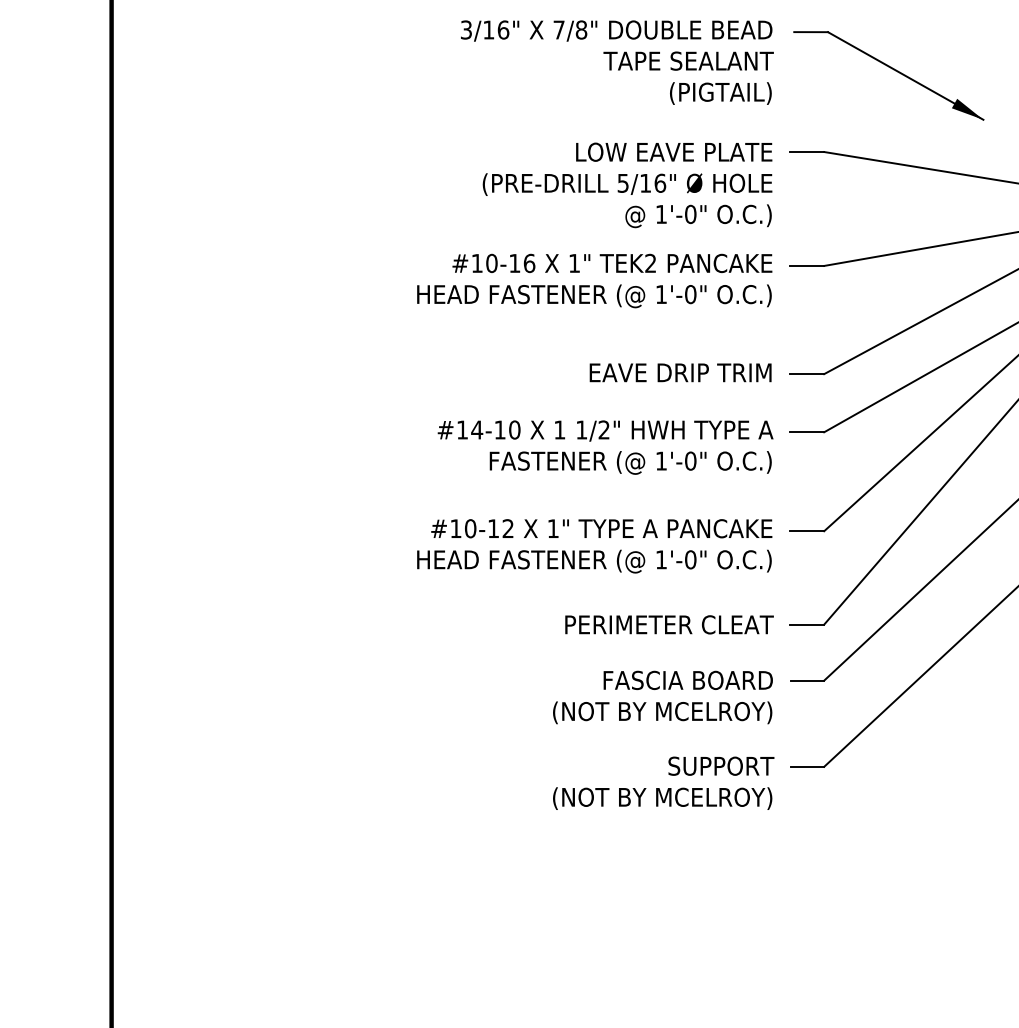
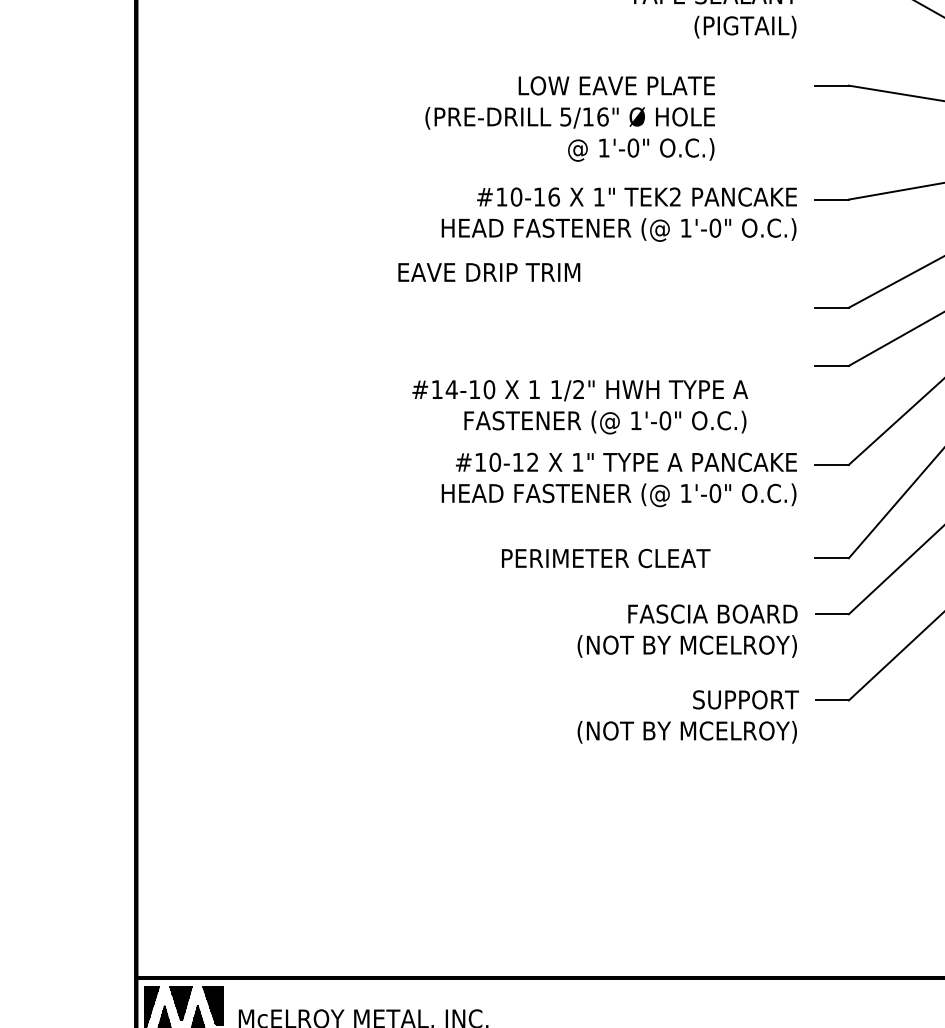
text: (627, 185) -> (570, 119), moved
text: (680, 372) -> (489, 272), moved
text: (605, 447) -> (580, 407), moved
text: (669, 624) -> (606, 558), moved

